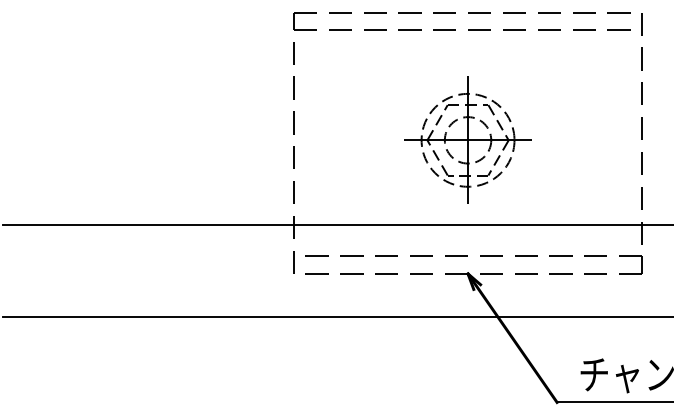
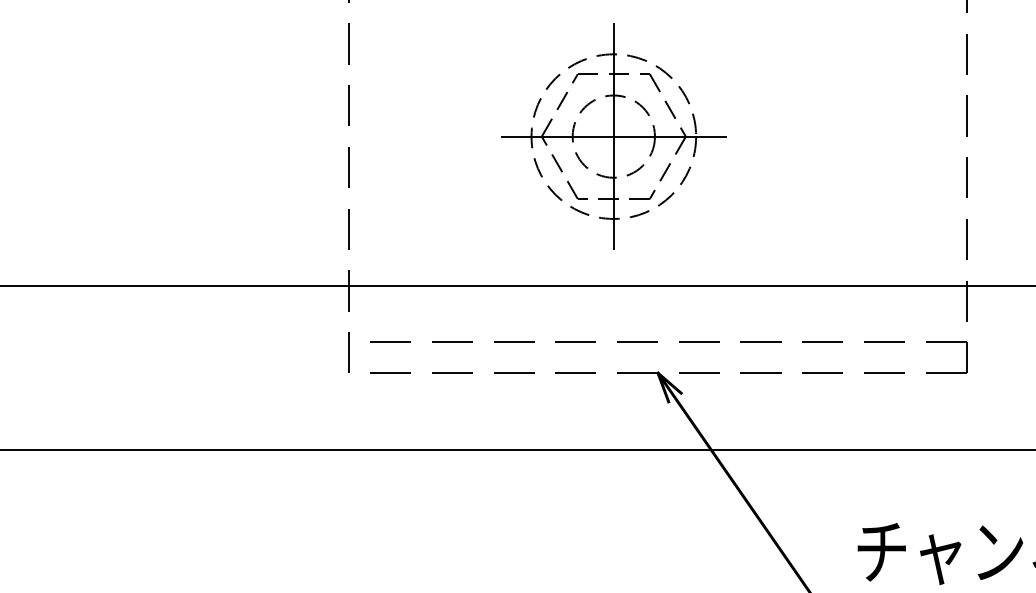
part: (467, 139) -> (612, 135), moved

